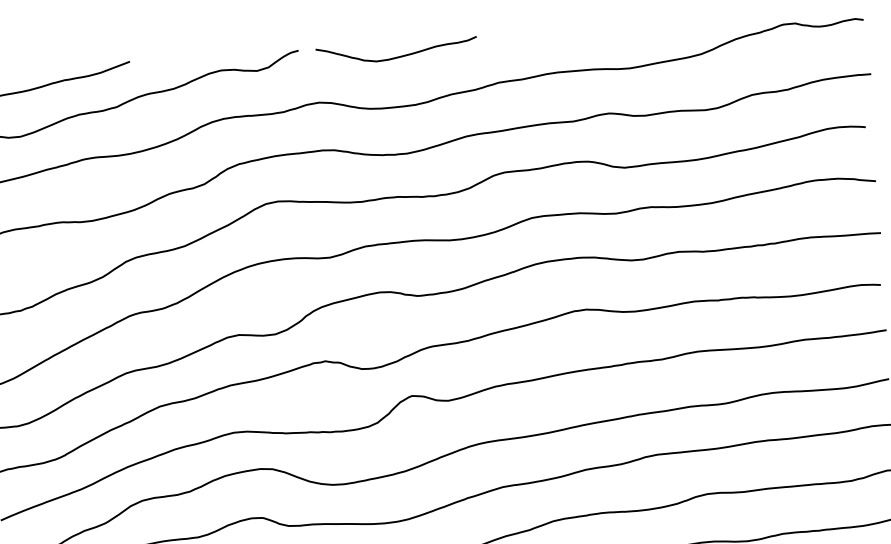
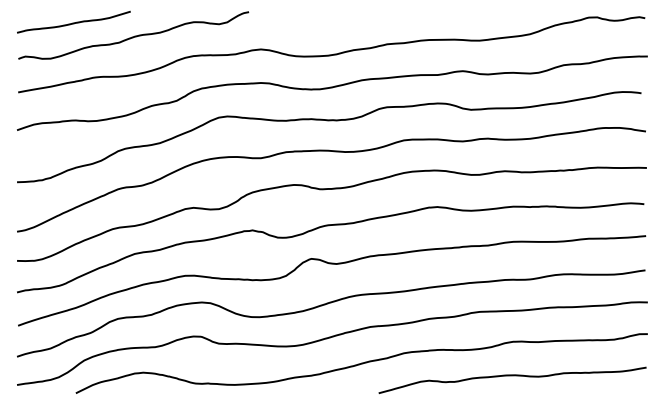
curve: (396, 55) -> (317, 20), removed

